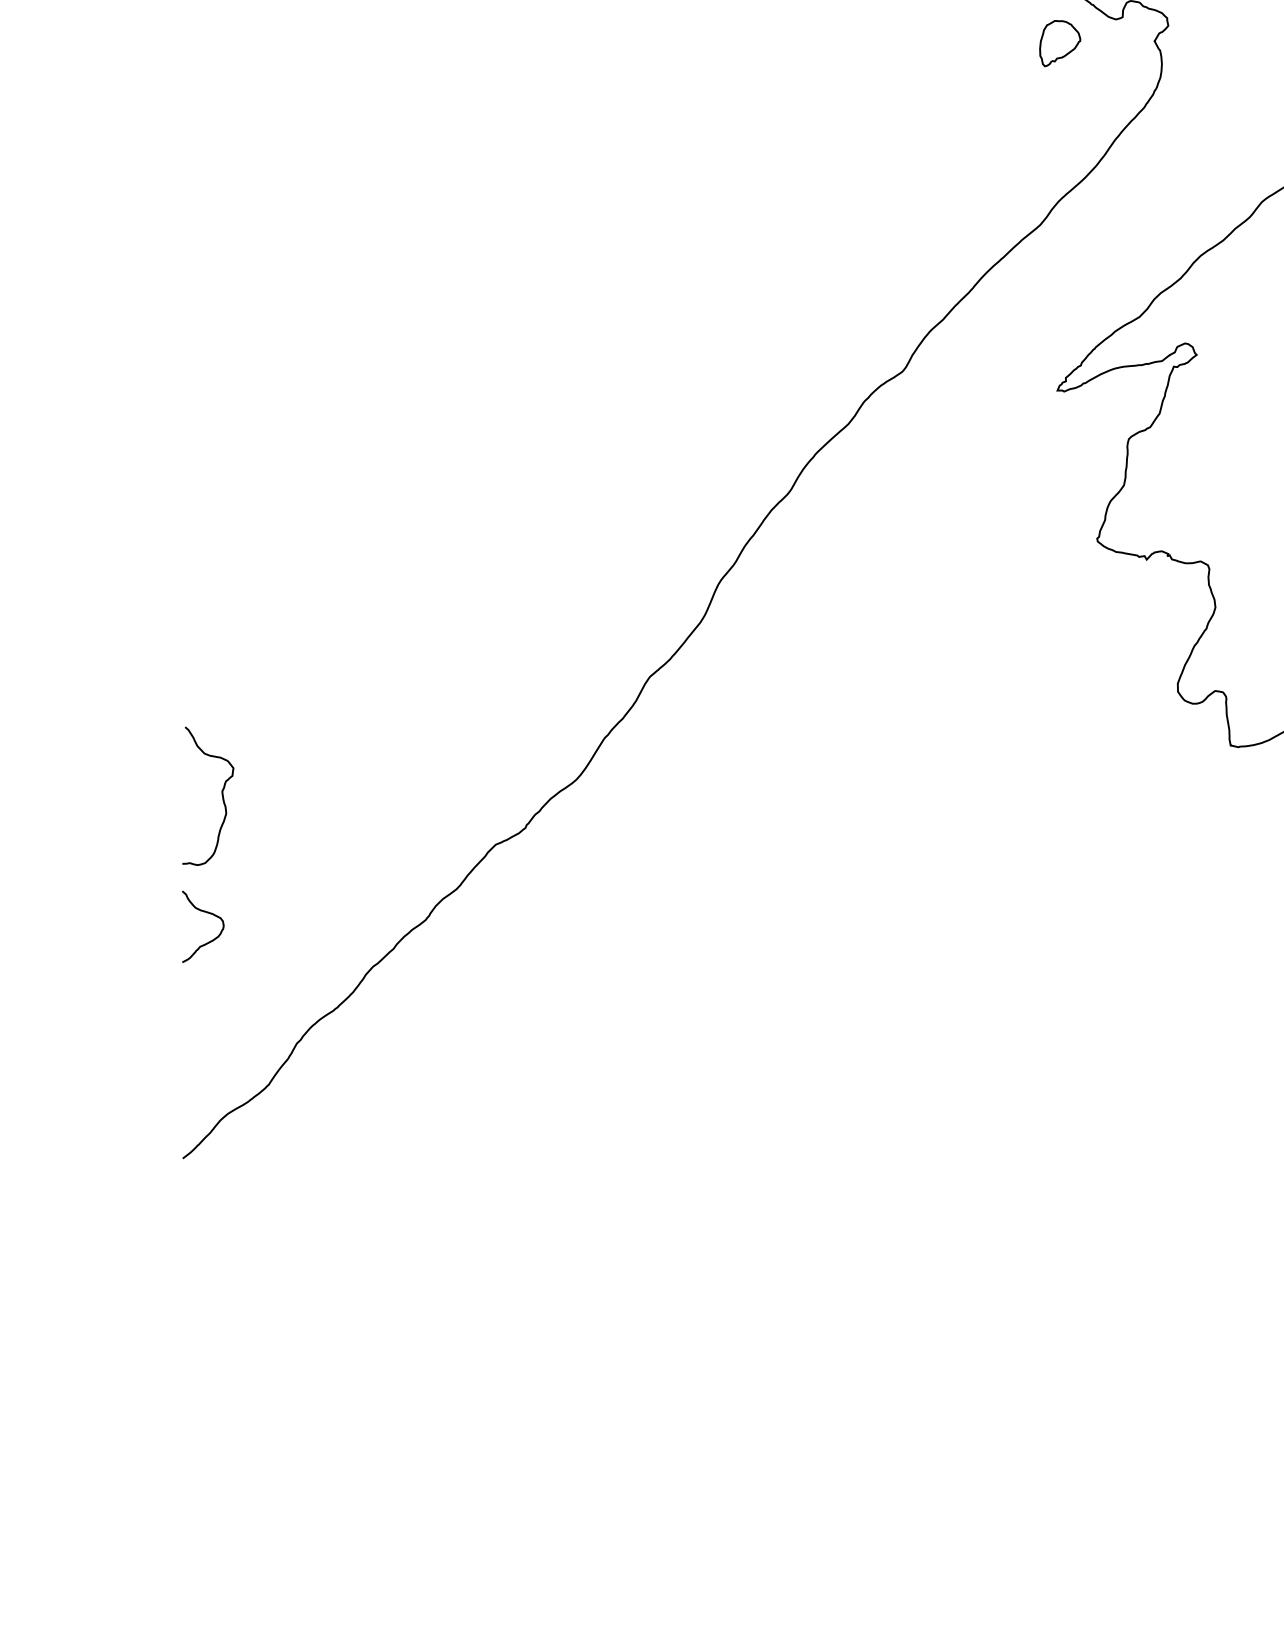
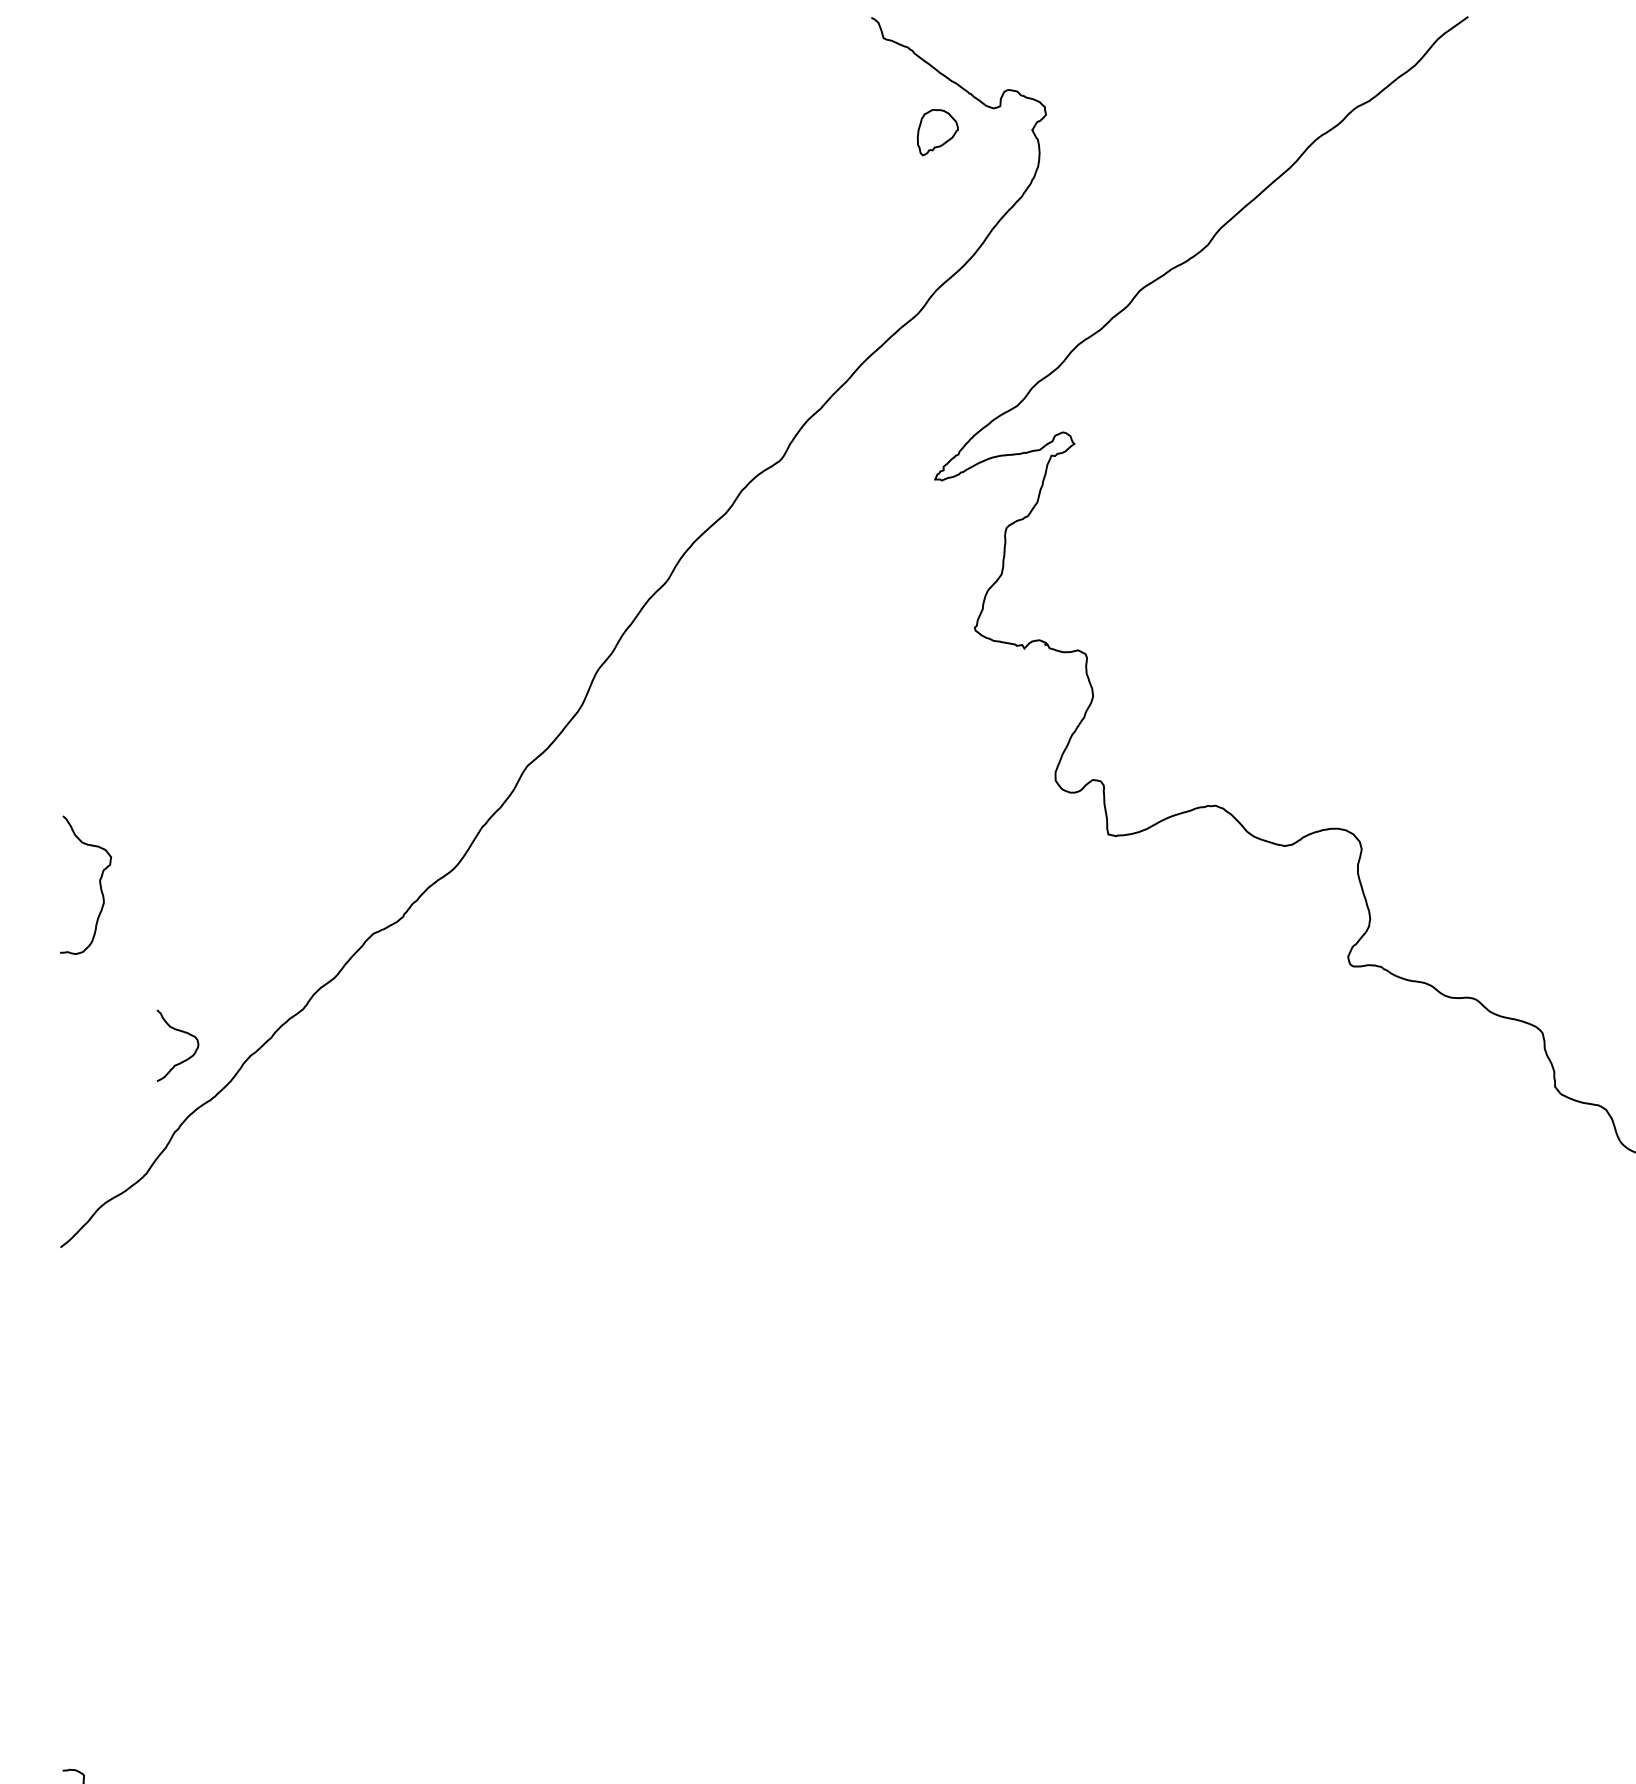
curve: (206, 913) -> (181, 1032), moved

